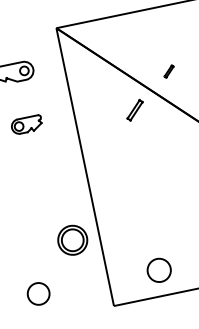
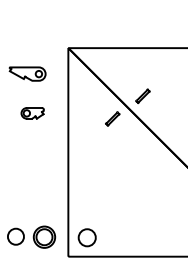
part: (168, 70) -> (142, 95), size x1.67
part: (72, 239) -> (44, 236), moved
circle: (158, 270) -> (86, 237), moved

